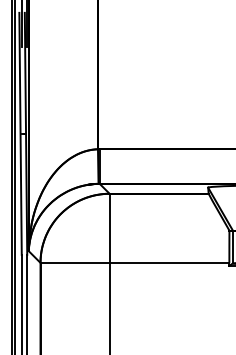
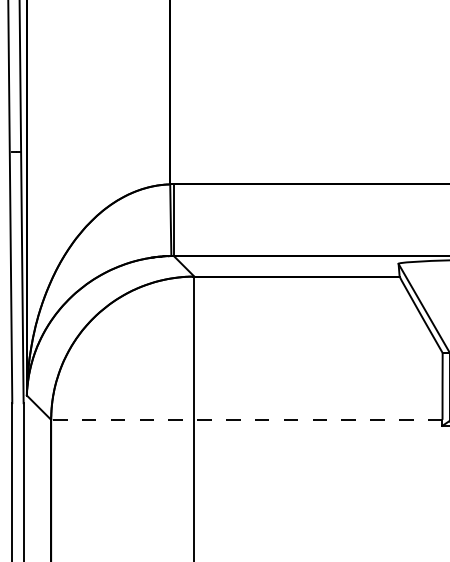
line: (134, 262) -> (245, 419), solid -> dashed

